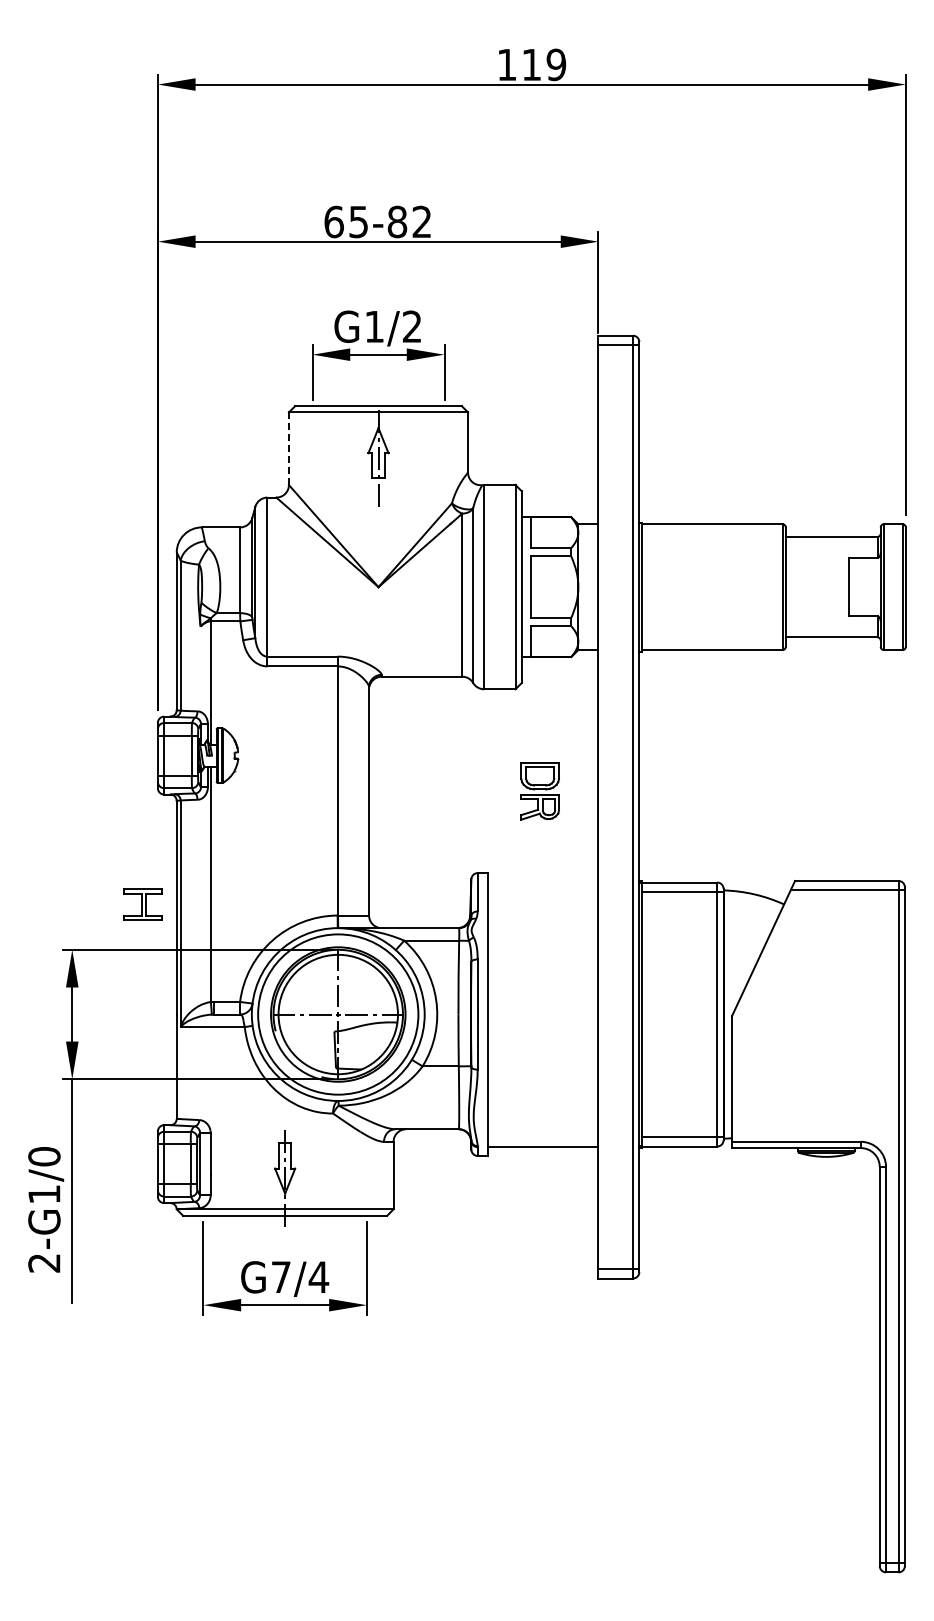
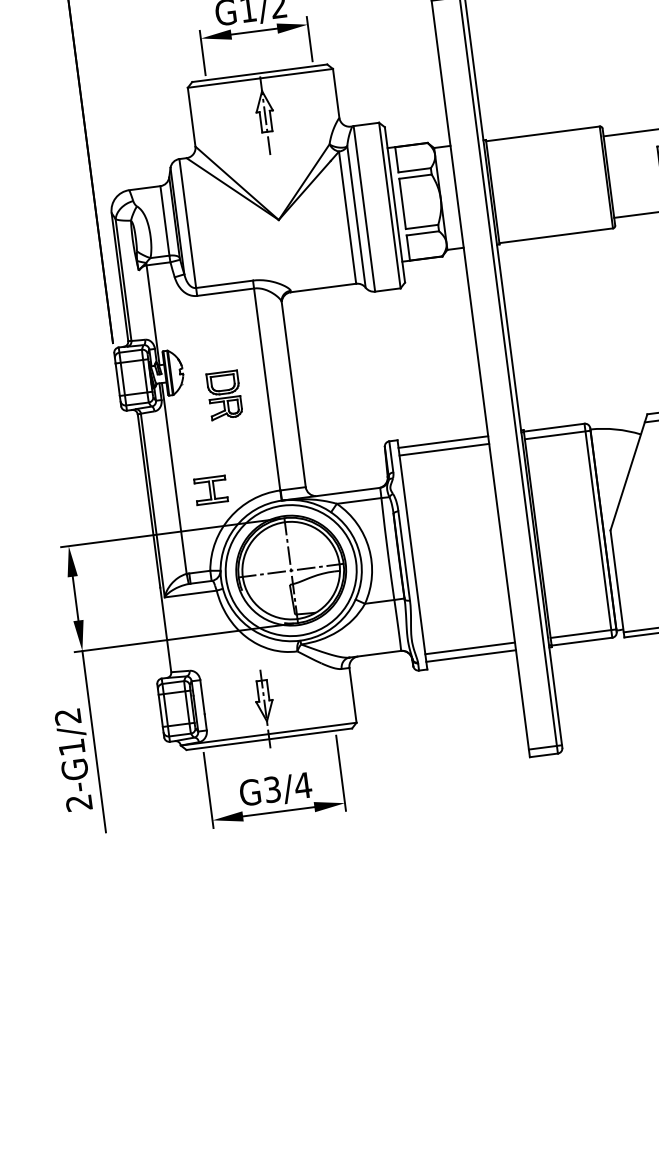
line: (288, 448) -> (191, 117), dashed -> solid
part: (539, 791) -> (224, 395), moved
line: (542, 882) -> (442, 442), added
line: (542, 891) -> (443, 449), added
part: (142, 904) -> (210, 490), moved
line: (542, 1137) -> (469, 648), added
text: (44, 1156) -> (68, 716), 2-G1/0 -> 2-G1/2
text: (281, 1277) -> (272, 789), G7/4 -> G3/4

